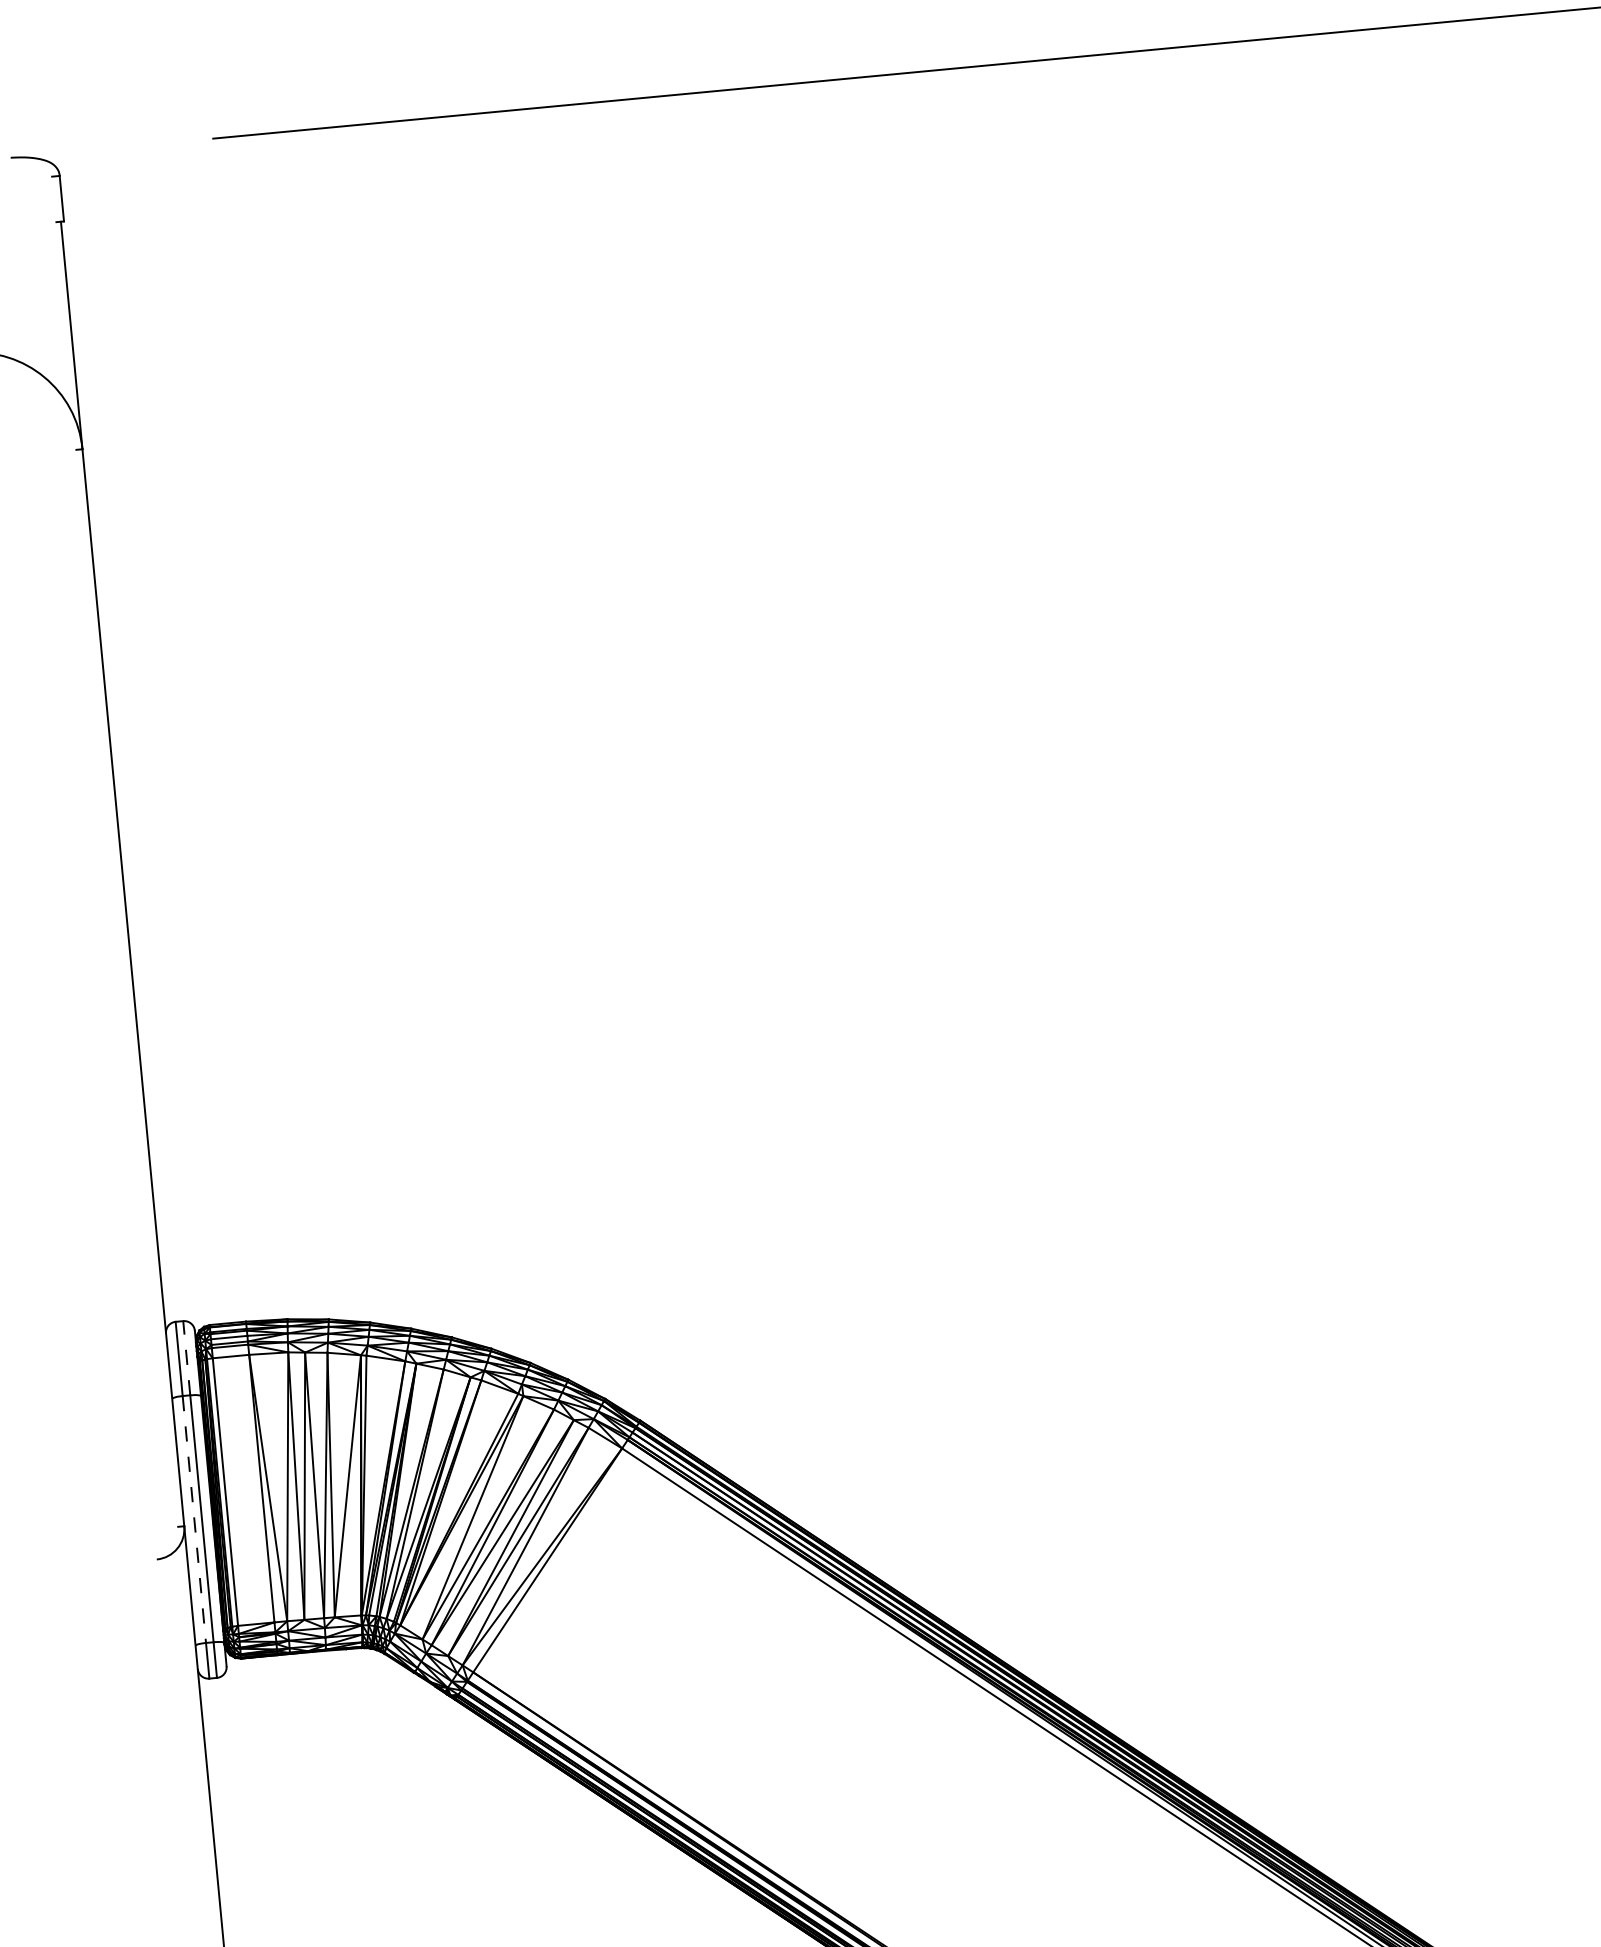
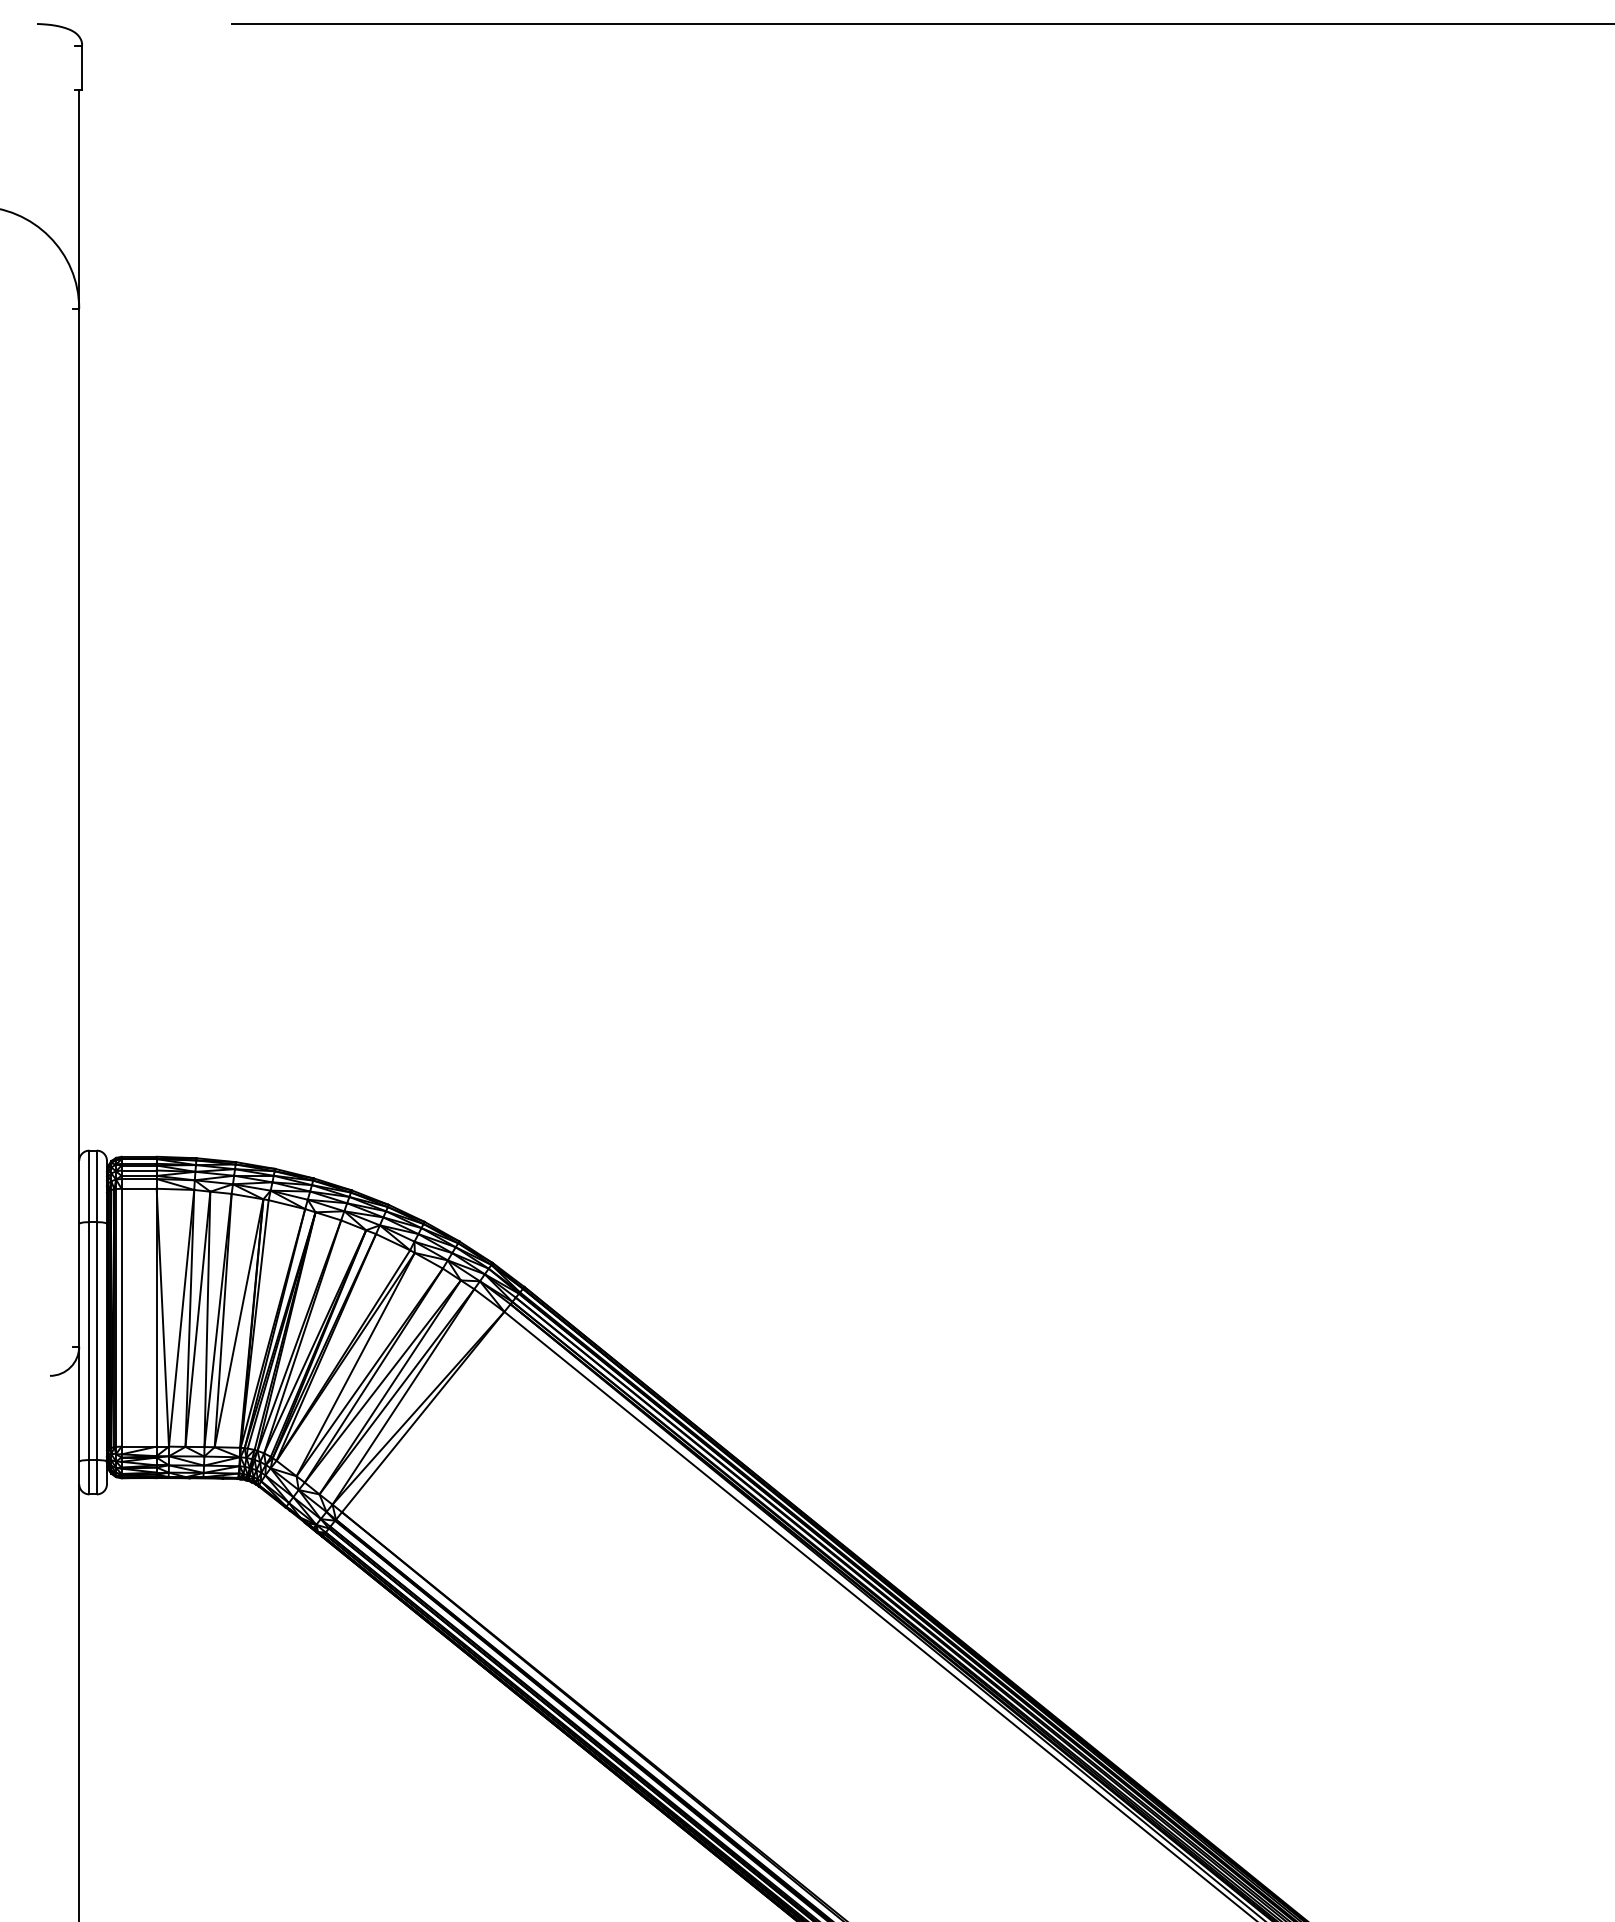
line: (186, 1358) -> (96, 1186), dashed -> solid
line: (194, 1519) -> (89, 1341), dashed -> solid

